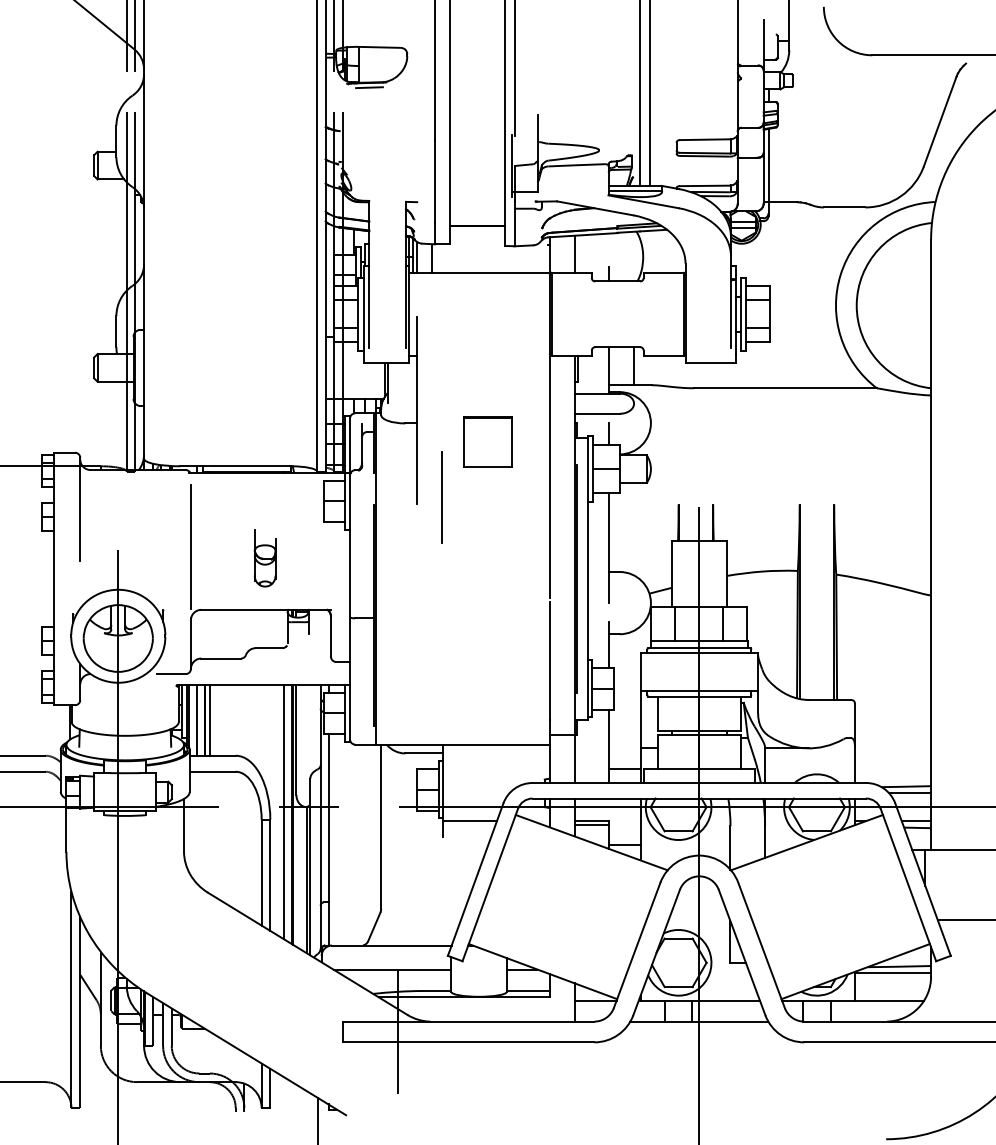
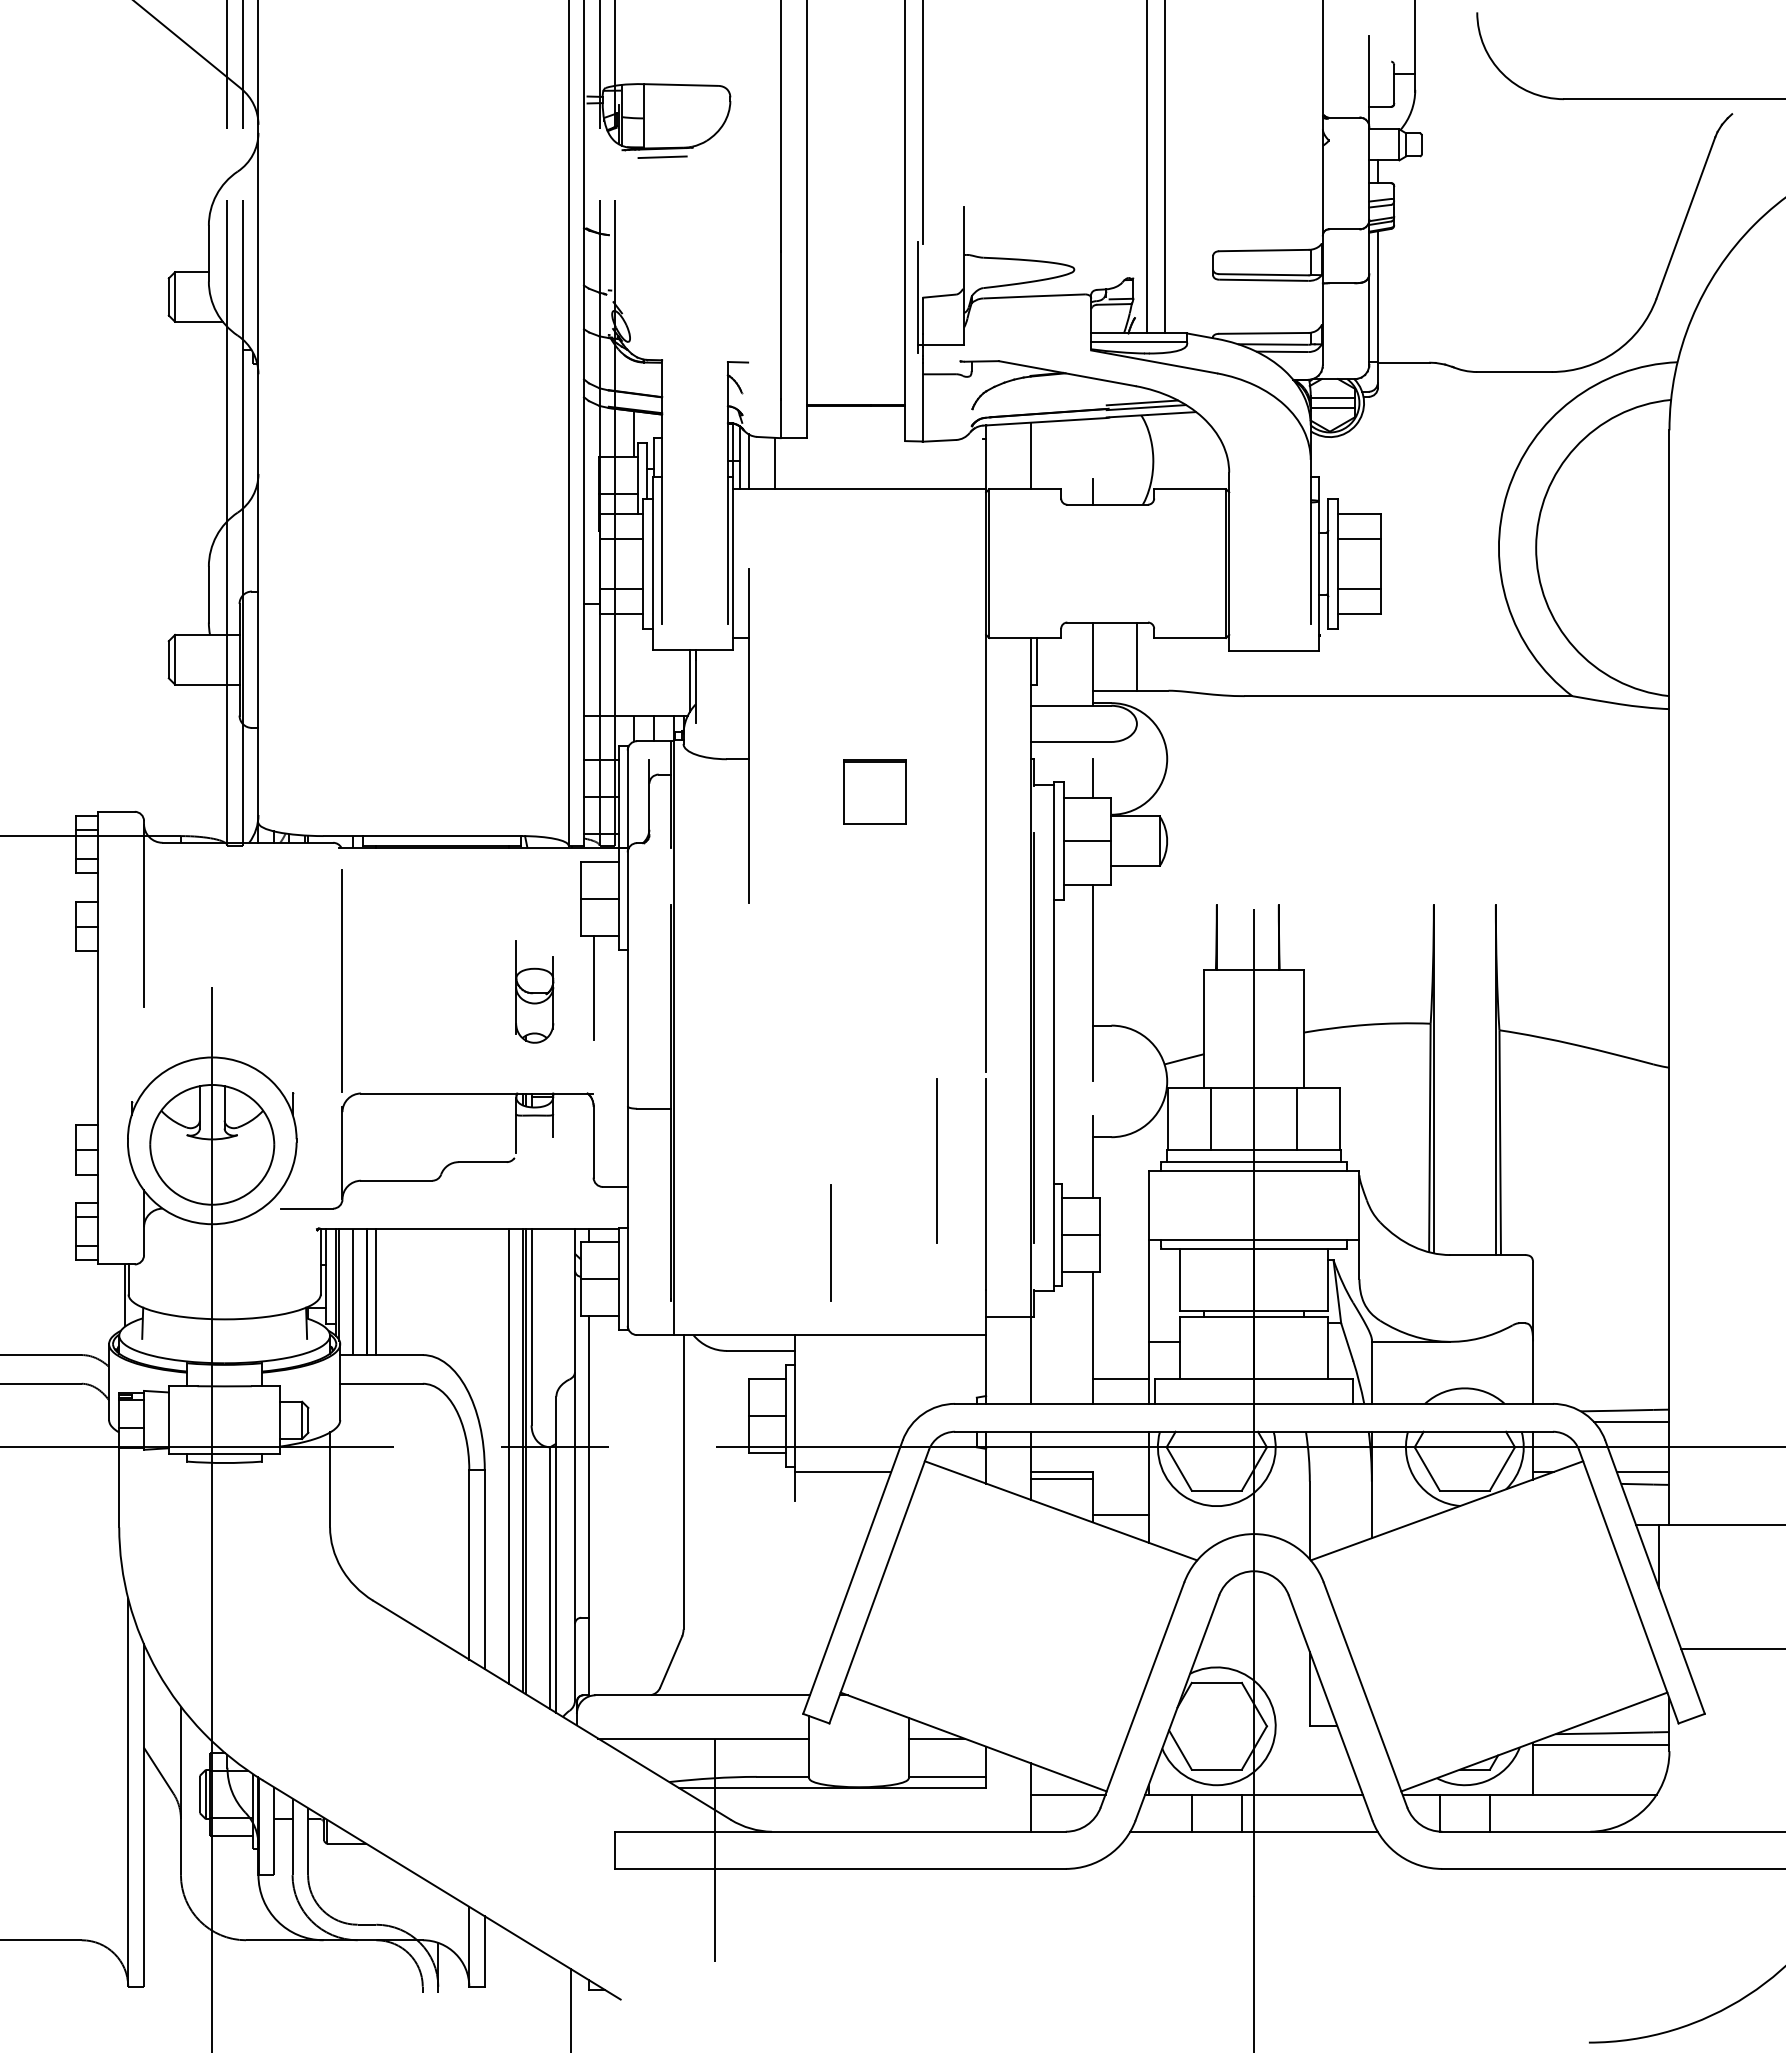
part: (487, 441) -> (874, 791), size x0.71
line: (441, 497) -> (935, 1160), moved
line: (331, 551) -> (594, 988), added
part: (264, 558) -> (533, 992), moved
line: (463, 693) -> (831, 1243), added

